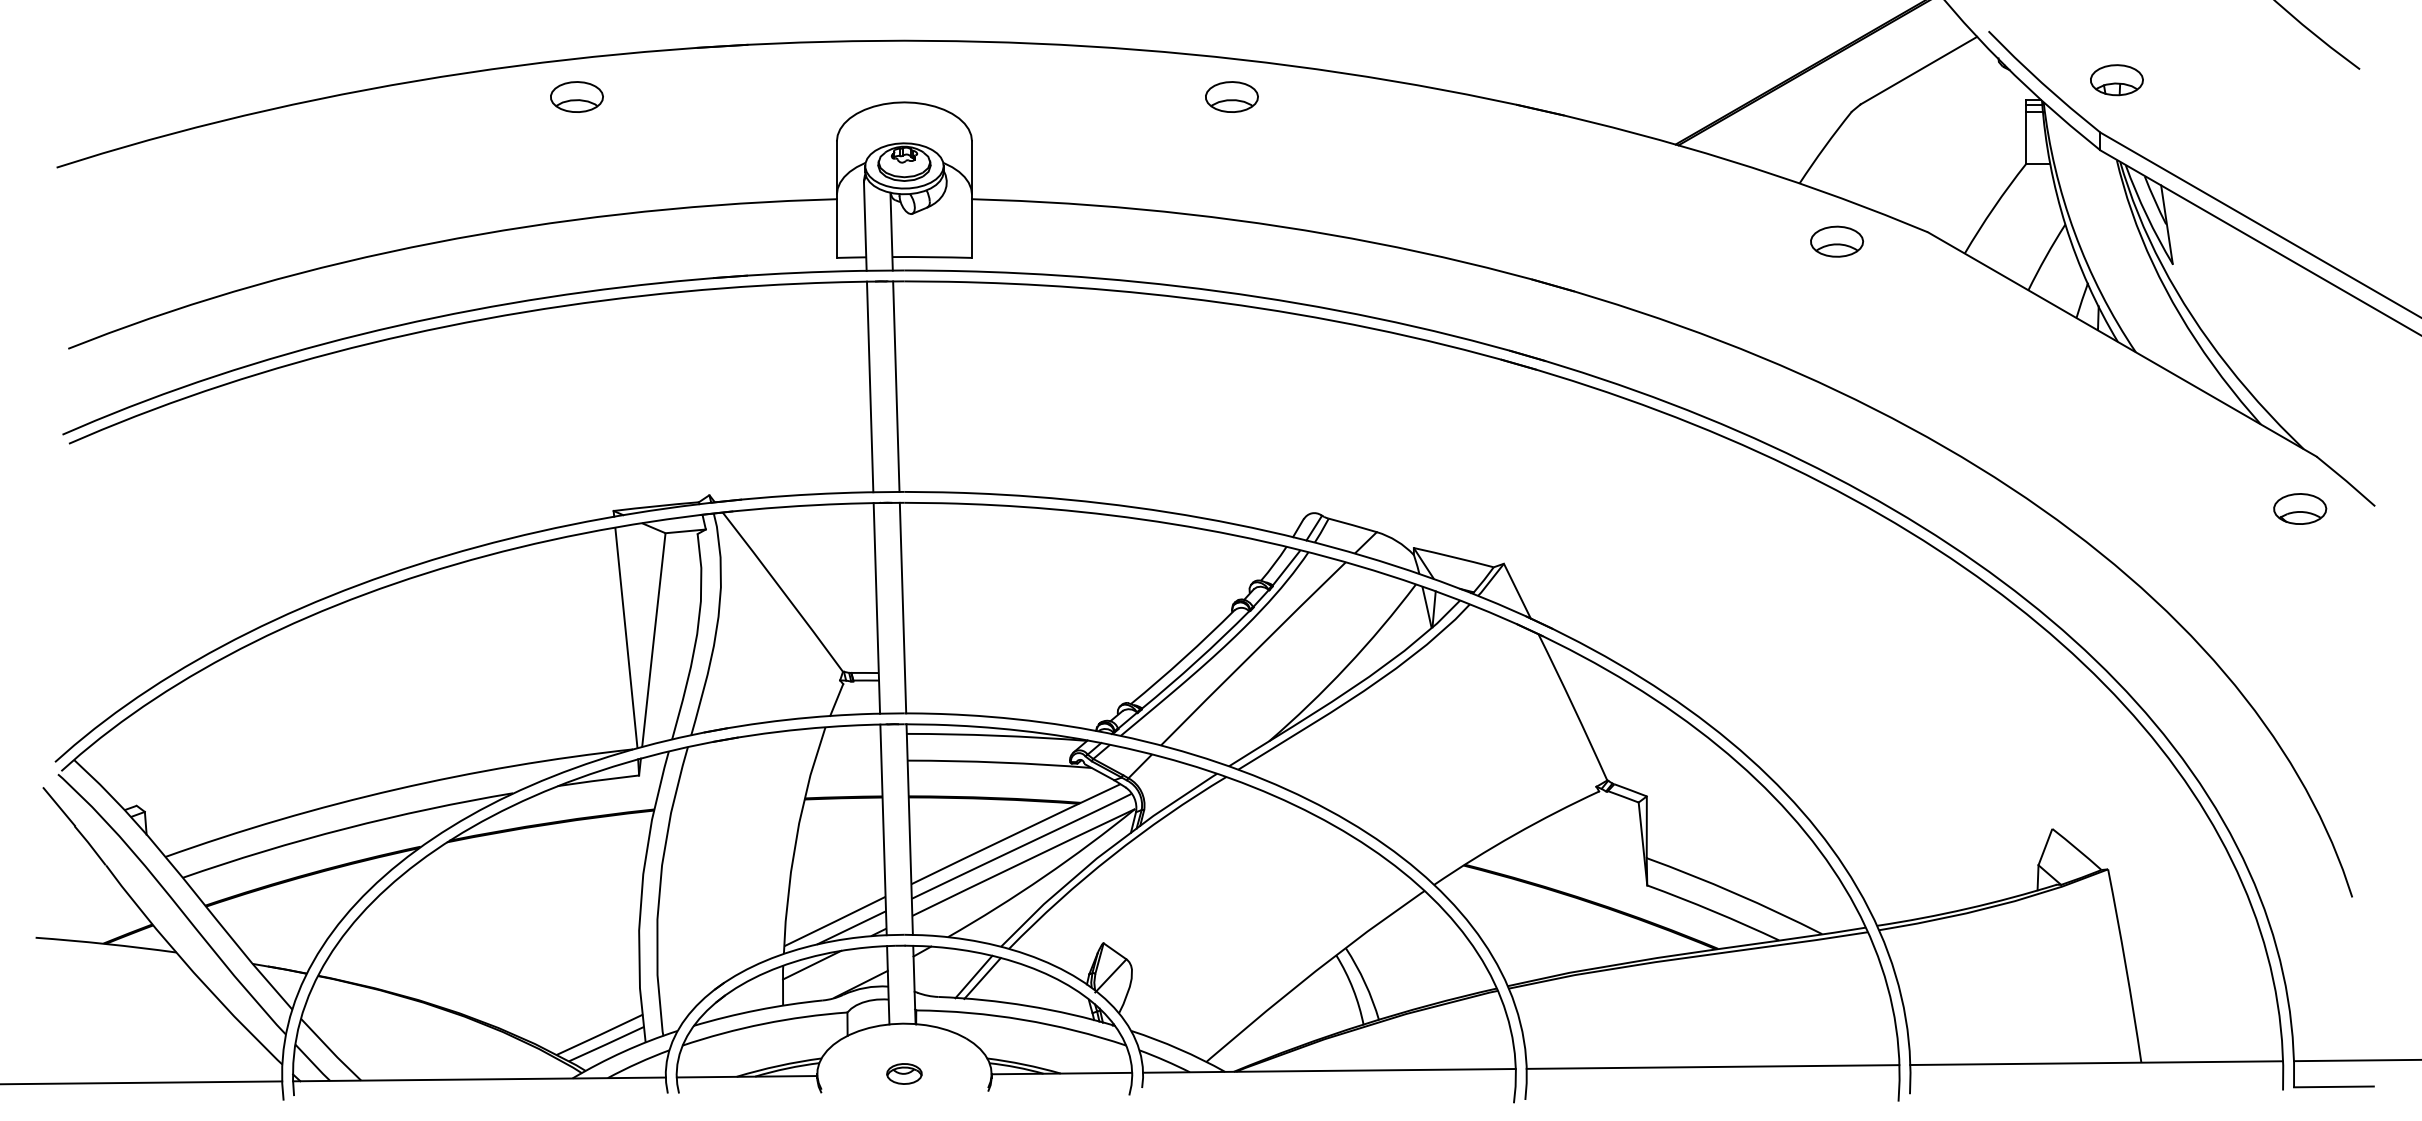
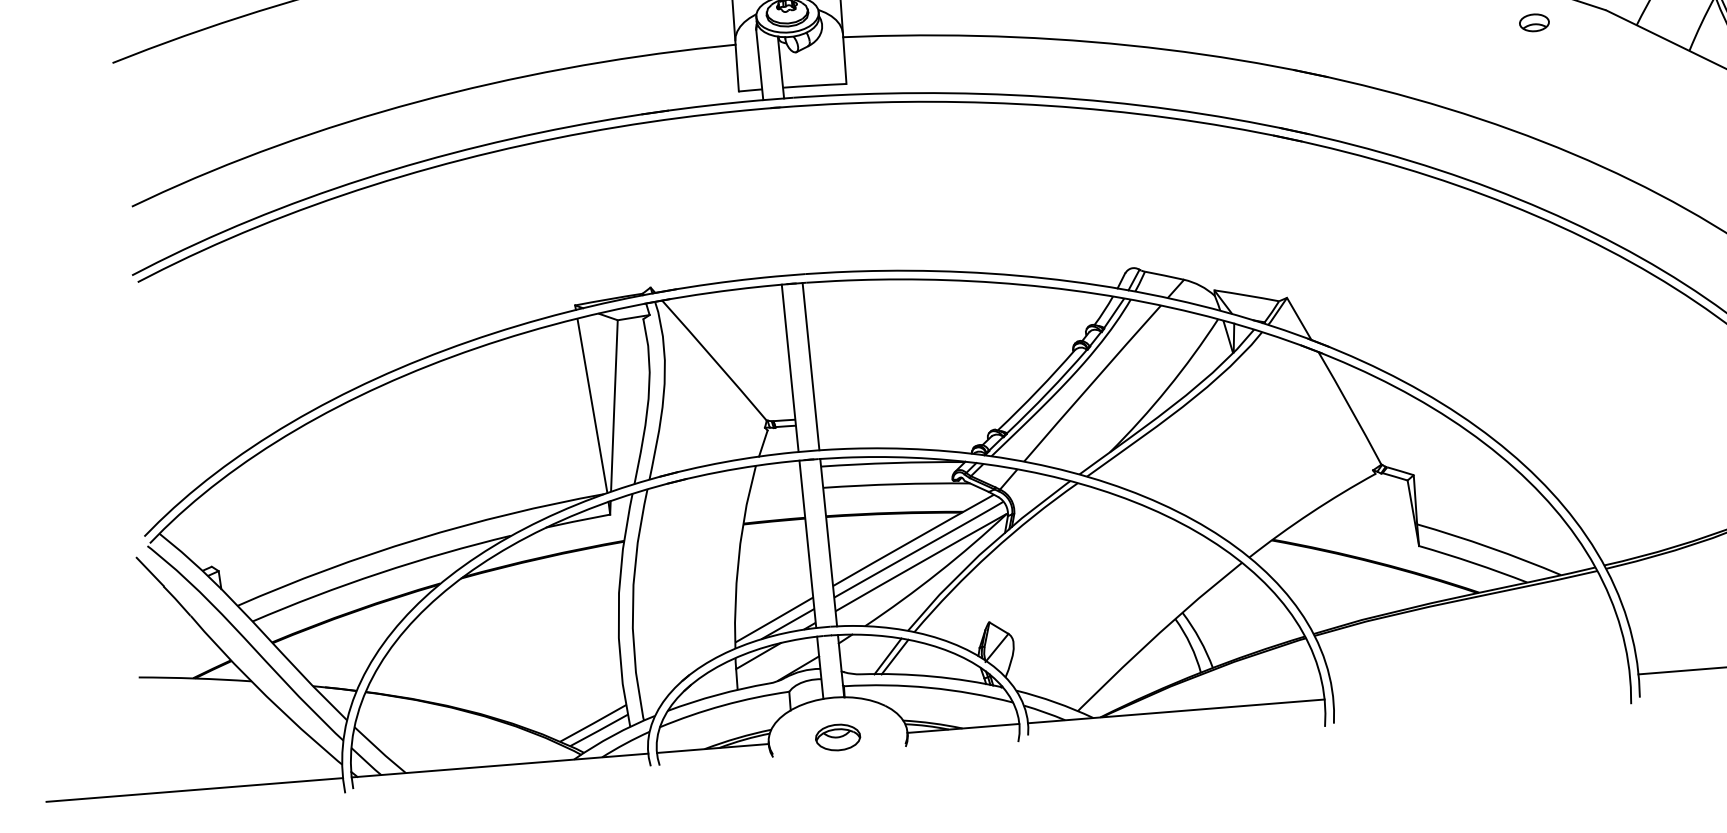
part: (1837, 241) -> (1534, 22), size x0.7
line: (869, 386) -> (771, 192), removed
line: (896, 386) -> (793, 190), removed
line: (1712, 1066) -> (1481, 686), removed
part: (904, 1073) -> (838, 737), size x1.6

